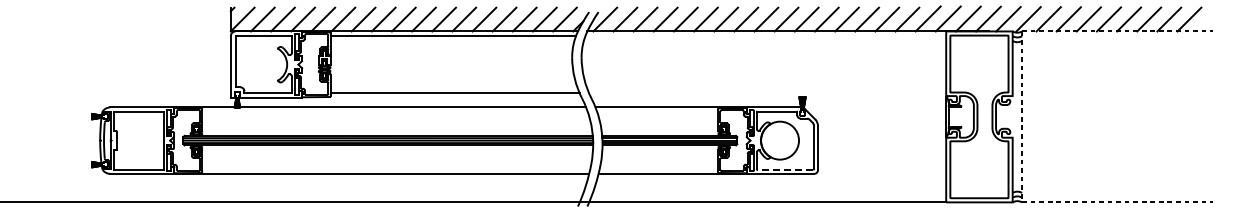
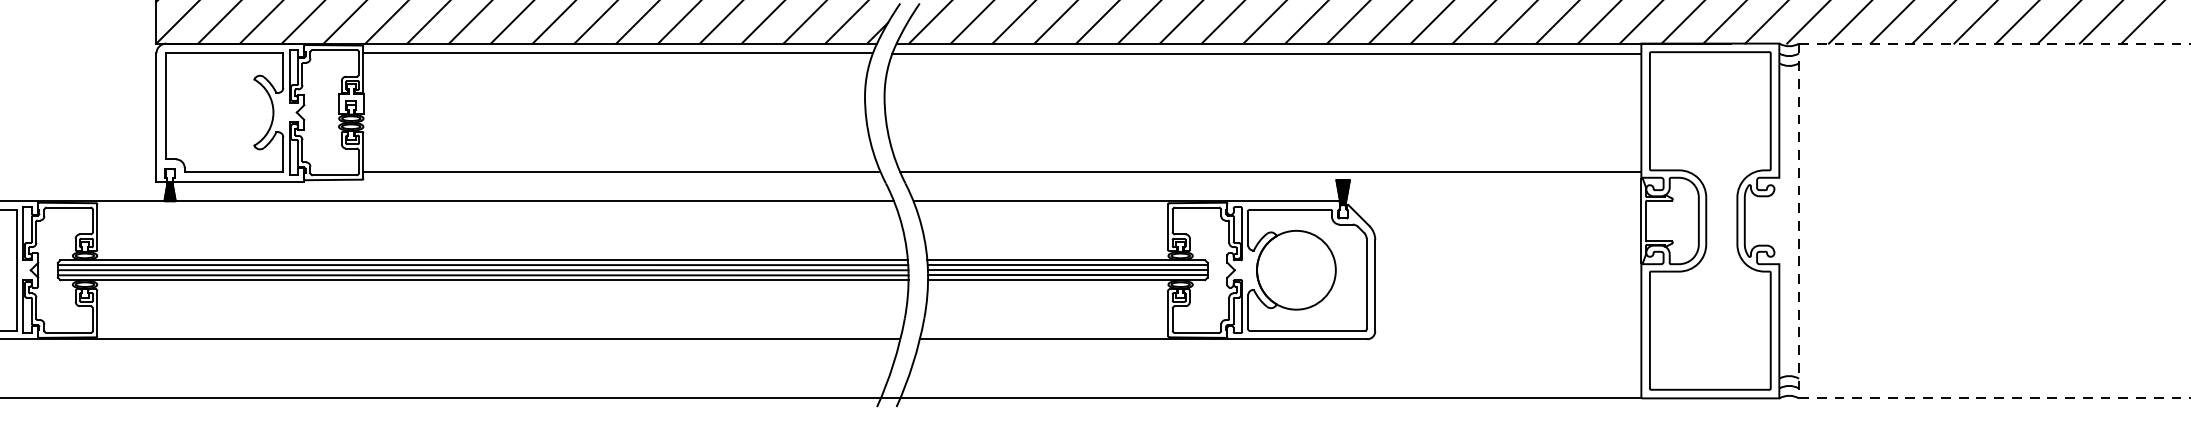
line: (765, 36) -> (1266, 54), added
line: (767, 93) -> (1270, 172), added
line: (785, 169) -> (1307, 330), dashed -> solid

